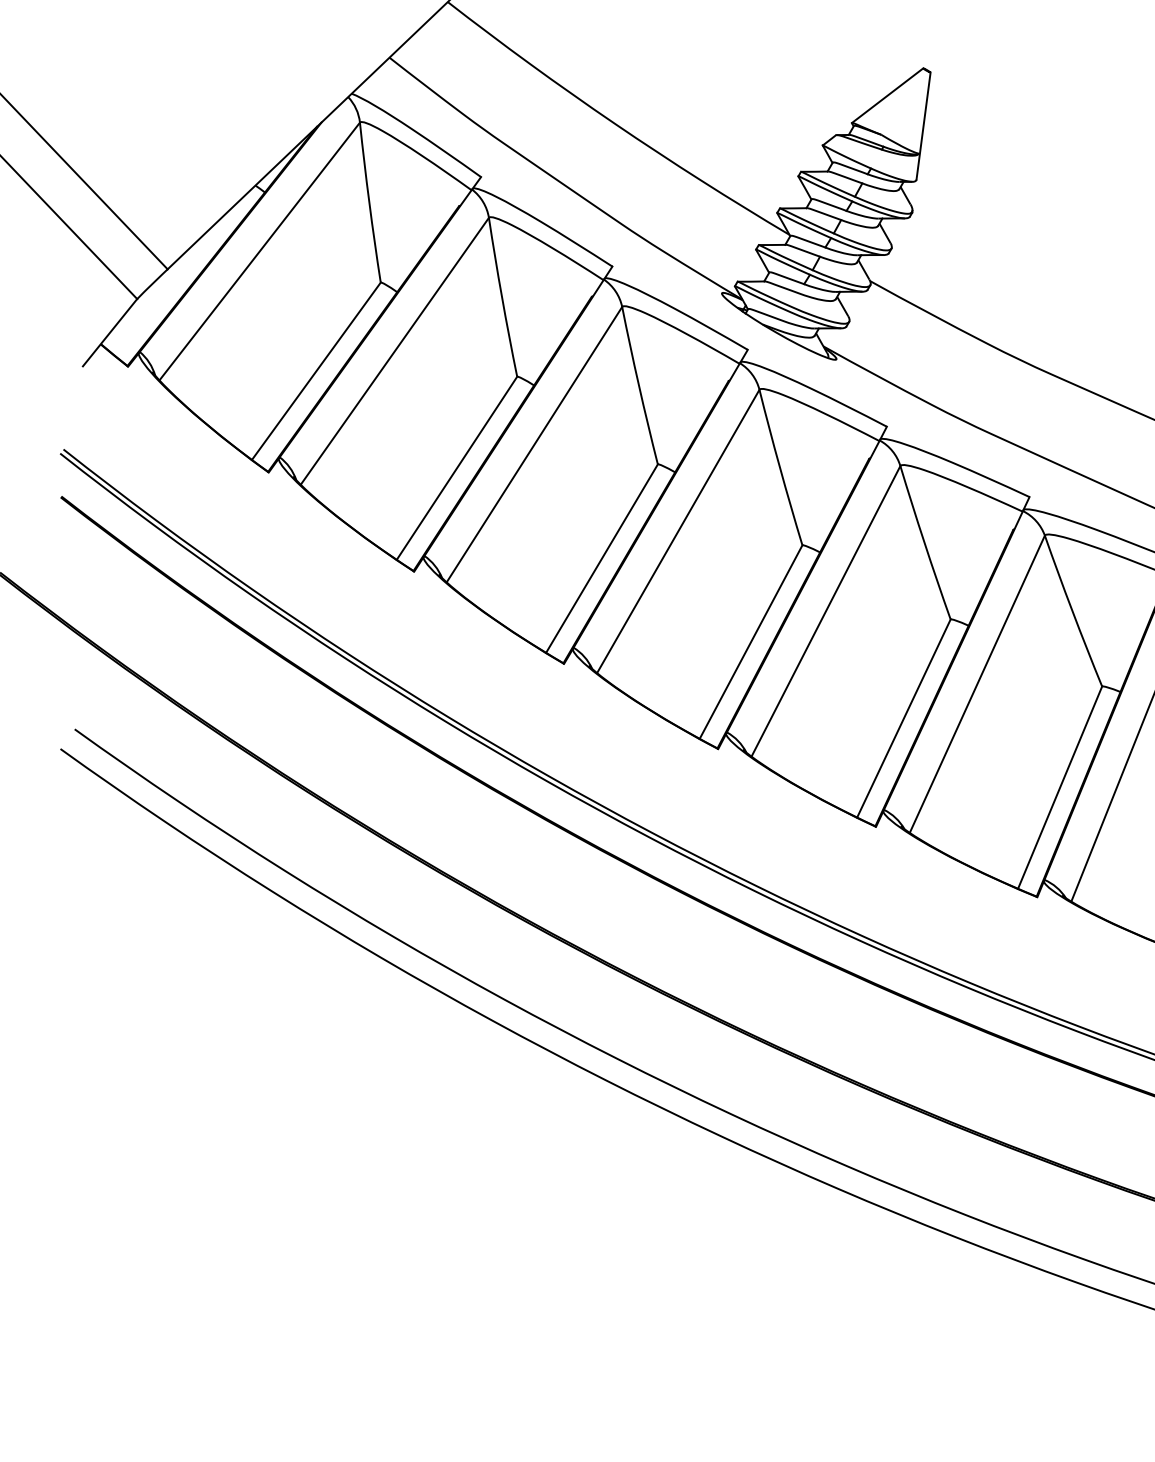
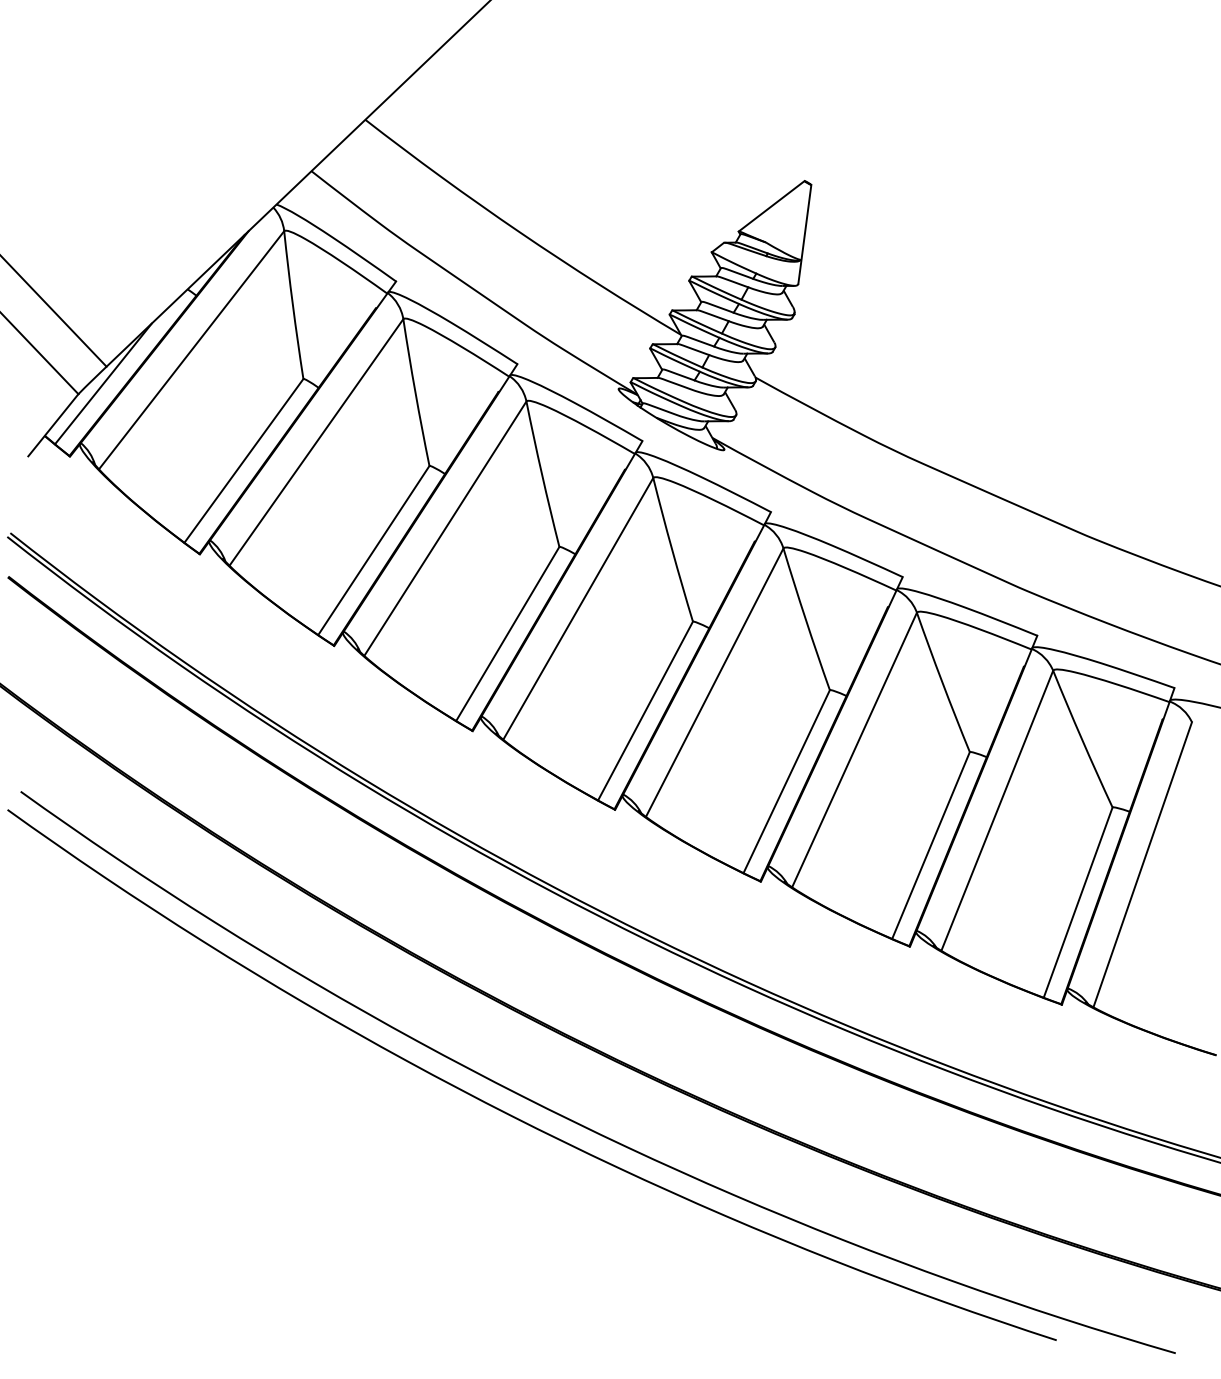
line: (164, 287) -> (103, 383), added

